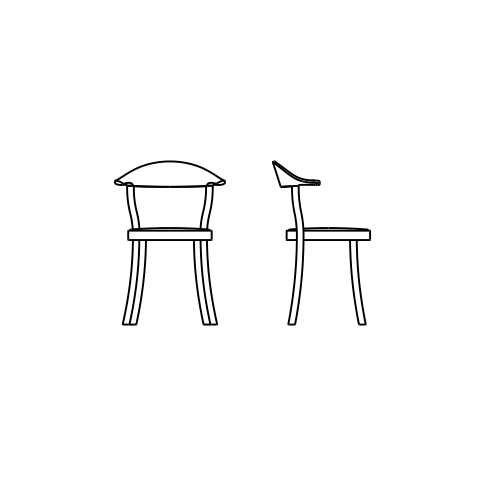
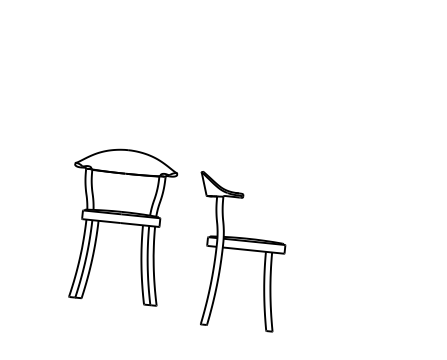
part: (321, 242) -> (239, 251), moved

